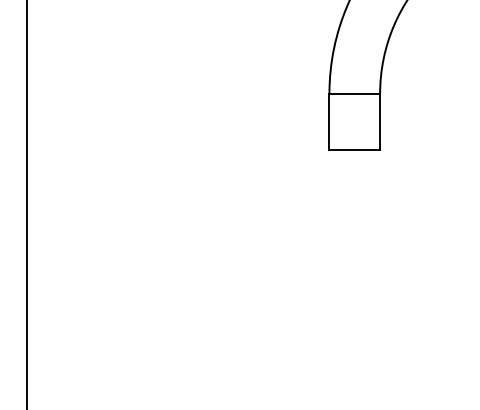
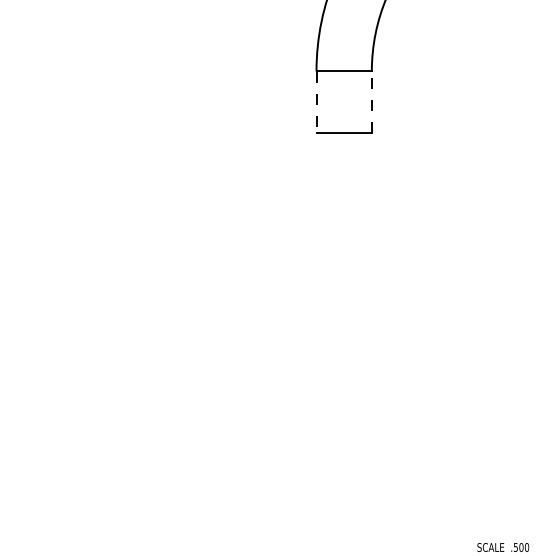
line: (329, 122) -> (316, 102), solid -> dashed
line: (379, 122) -> (371, 102), solid -> dashed

